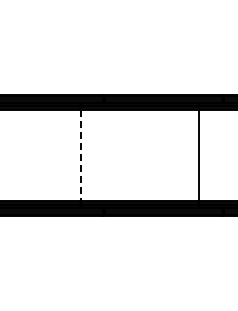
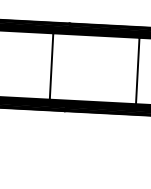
line: (80, 155) -> (51, 66), dashed -> solid

